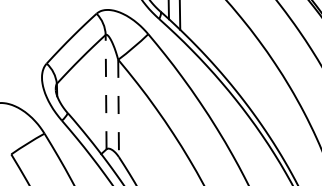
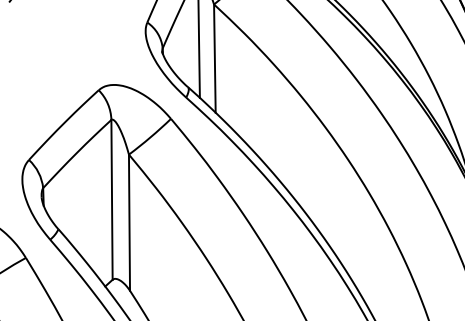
line: (106, 91) -> (112, 199), dashed -> solid
line: (118, 109) -> (129, 223), dashed -> solid

